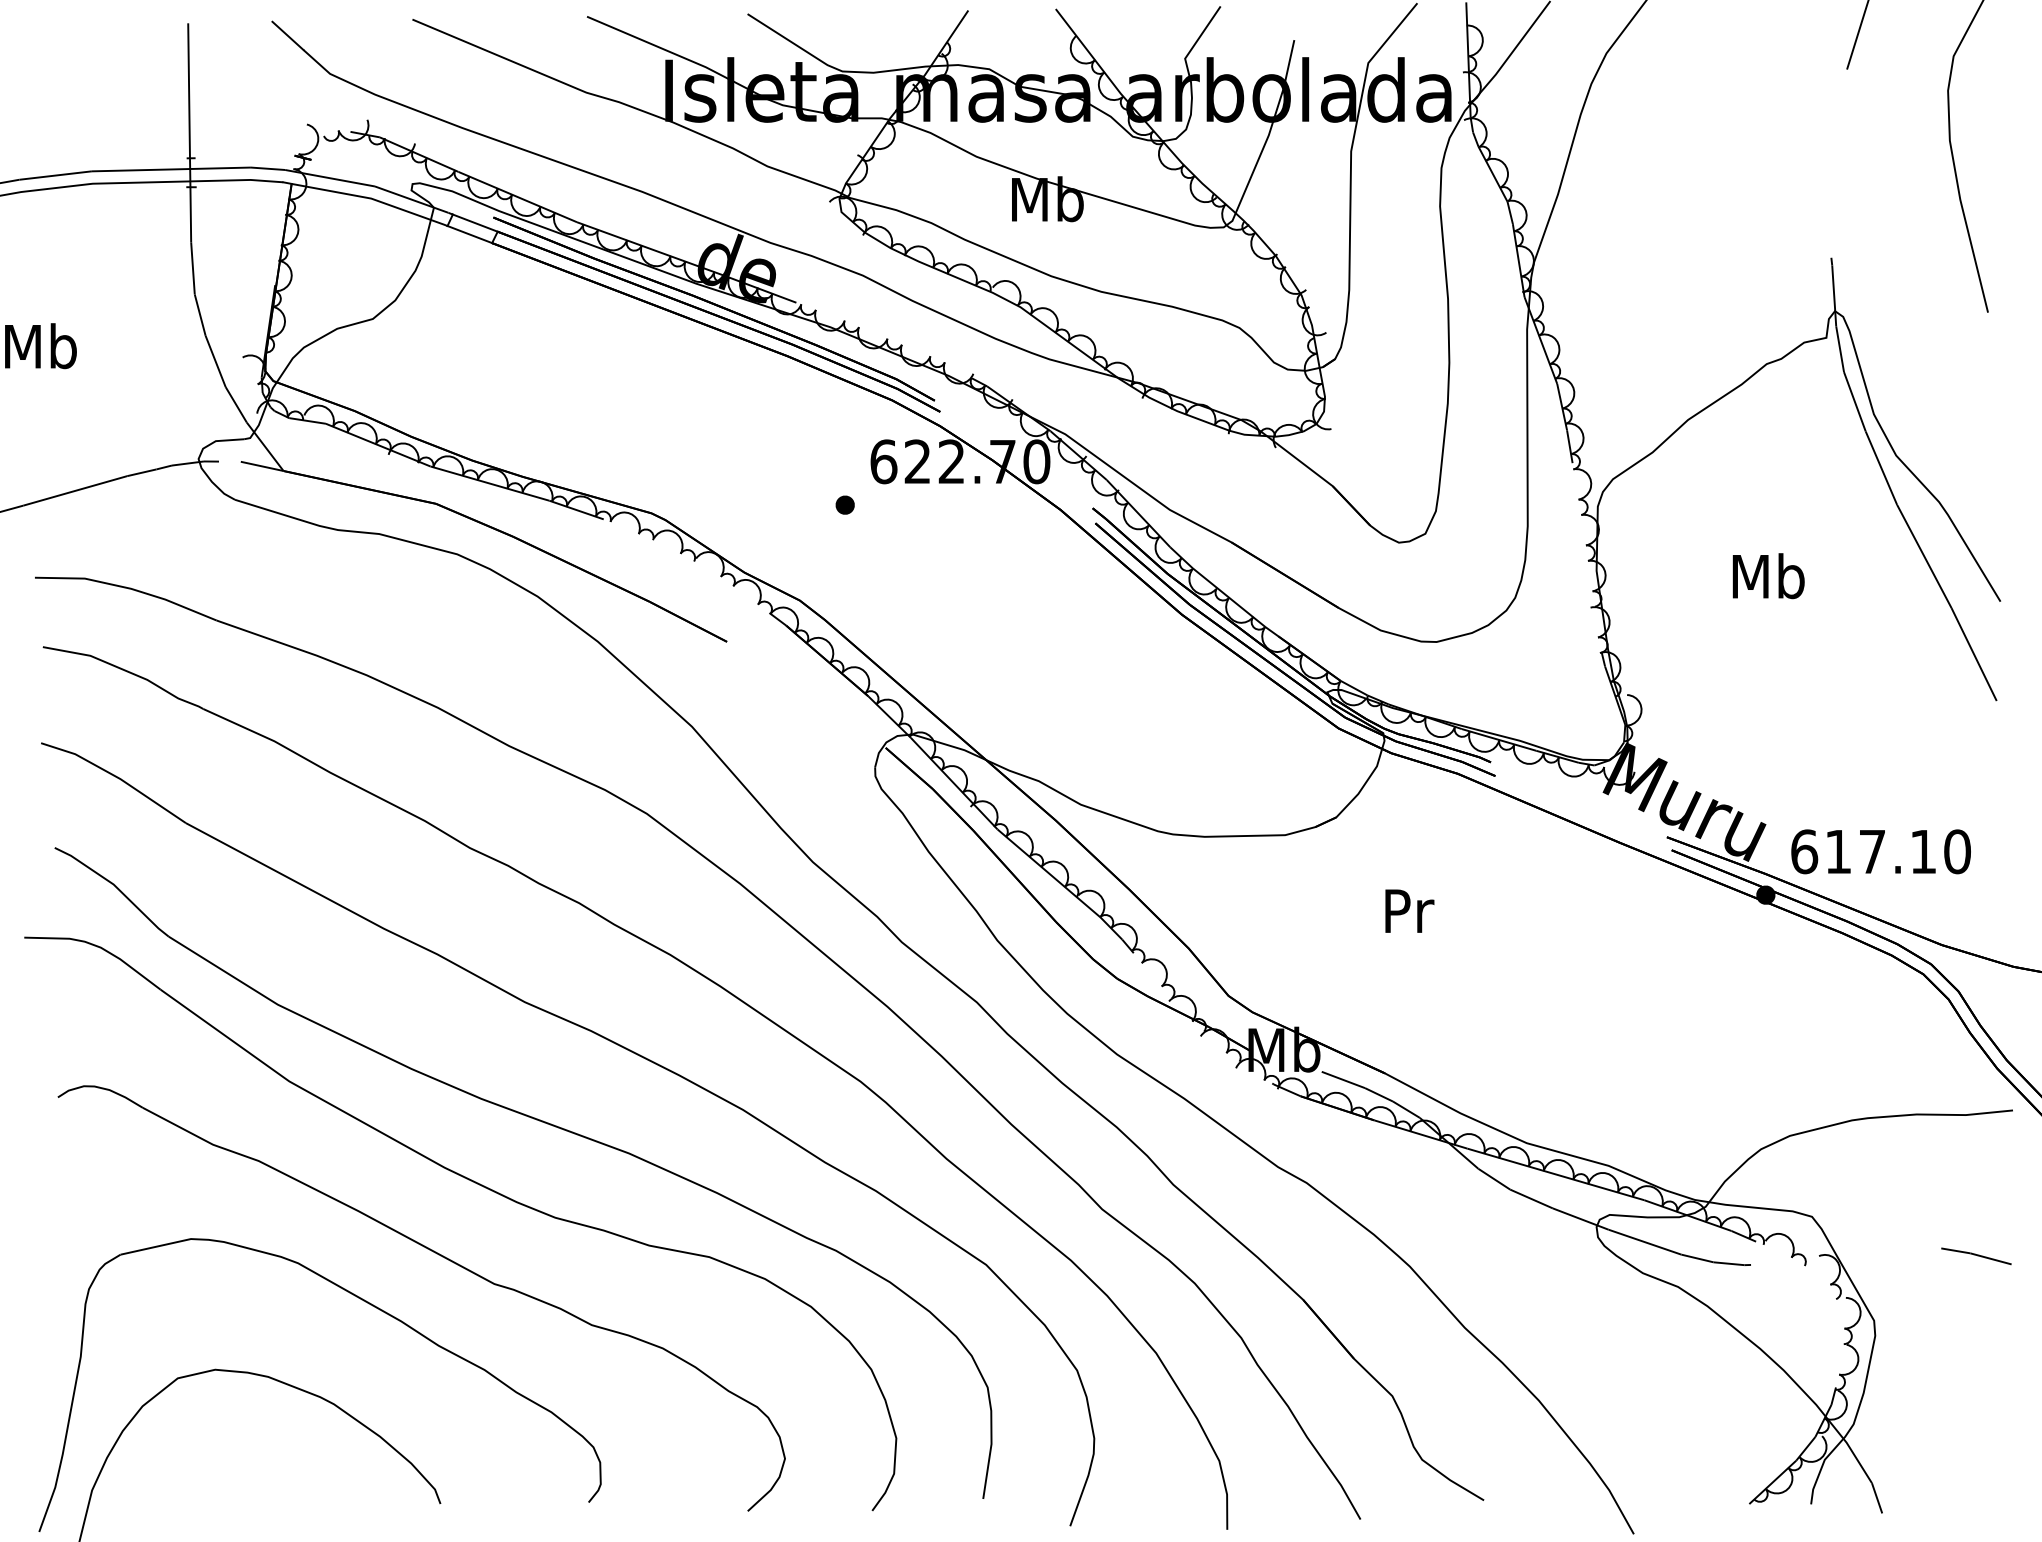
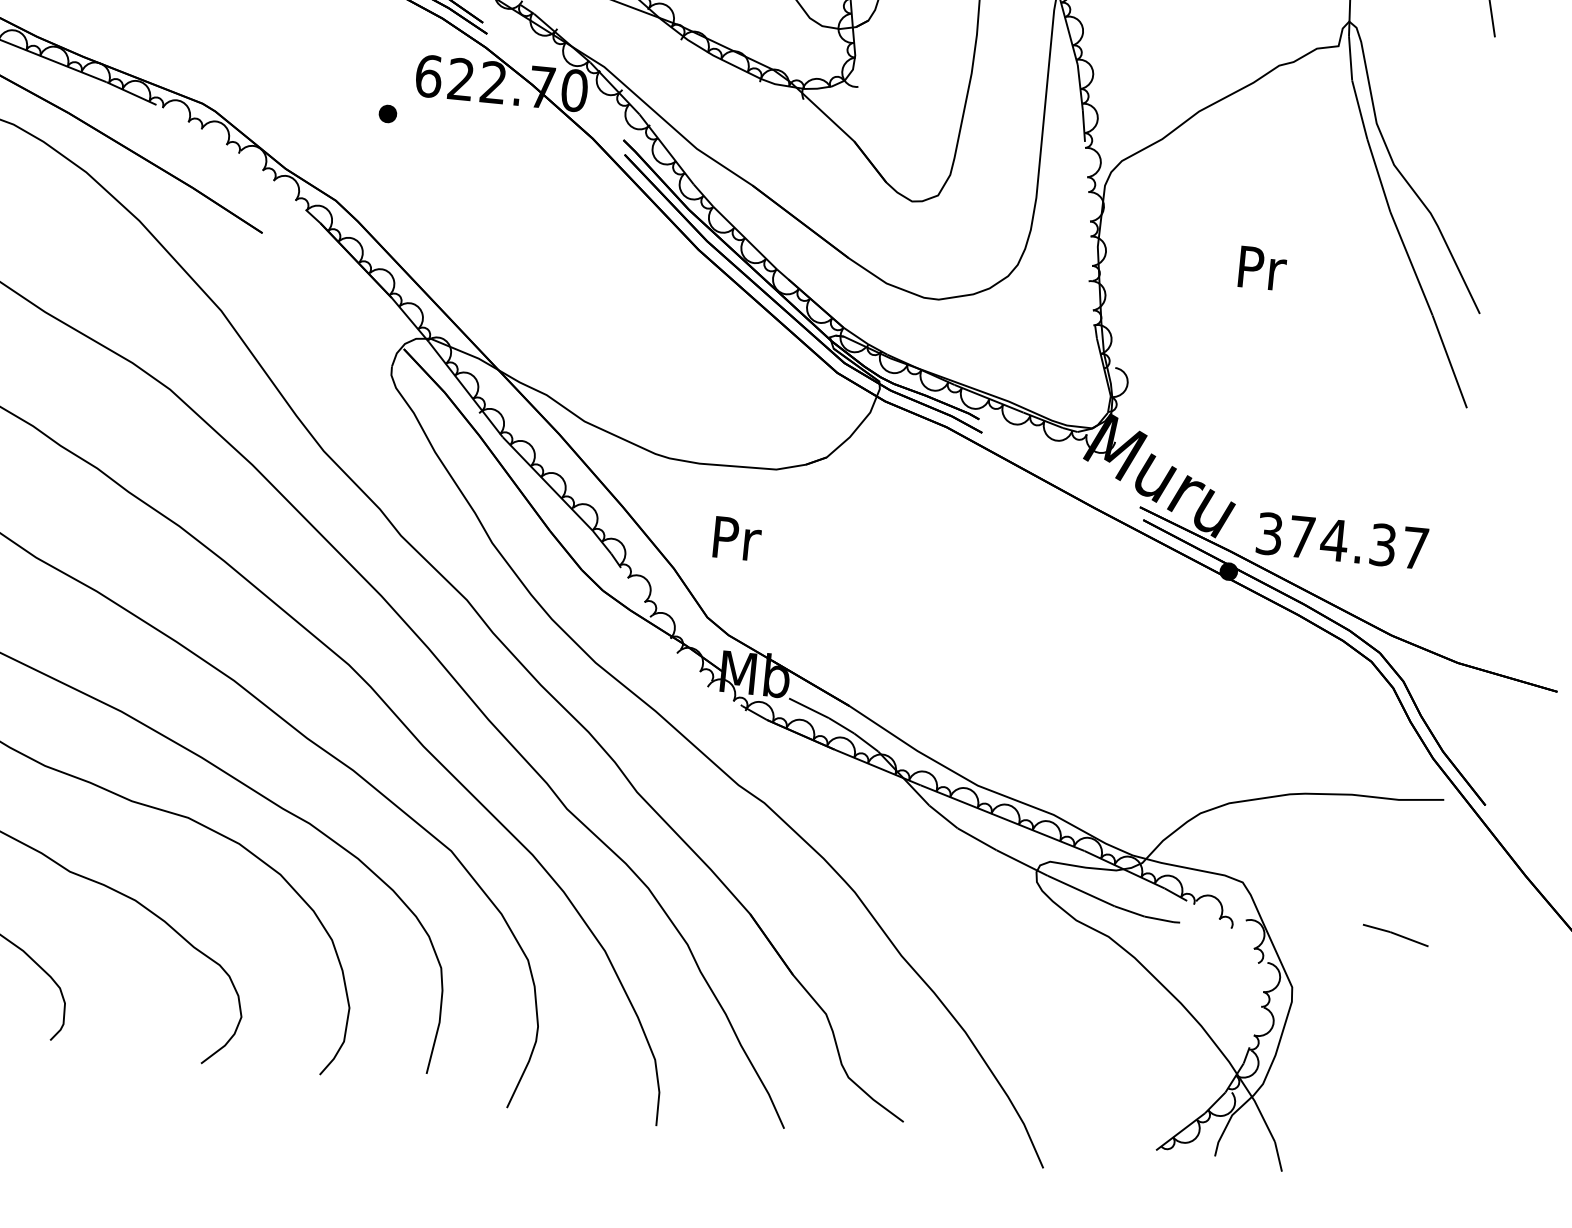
text: (1768, 576) -> (1261, 268), Mb -> Pr
text: (1880, 851) -> (1342, 540), 617.10 -> 374.37
text: (1409, 910) -> (737, 538), moved

